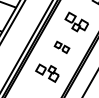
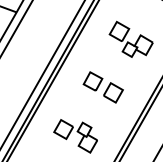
part: (61, 47) -> (102, 87), size x1.43

